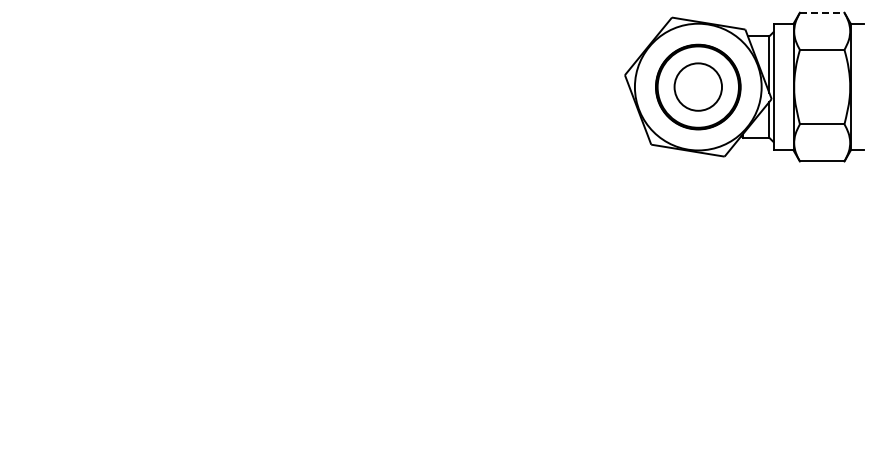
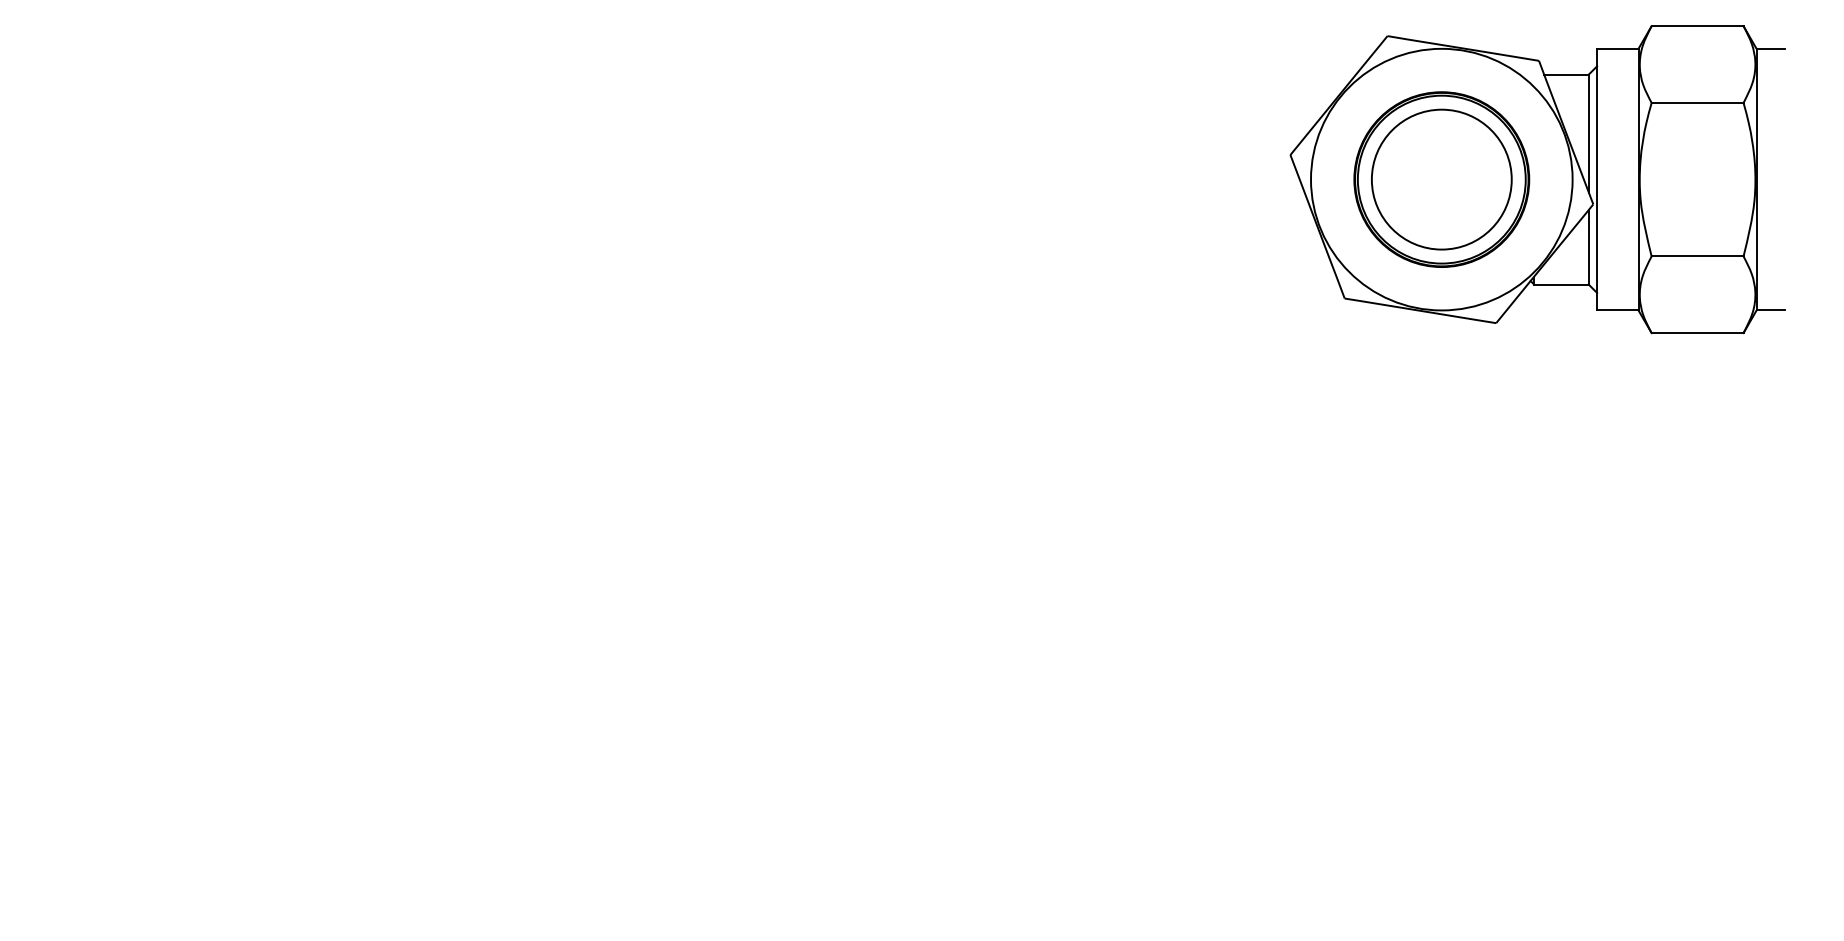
line: (822, 12) -> (1698, 25), dashed -> solid
circle: (698, 86) -> (1442, 178), size x1.43

